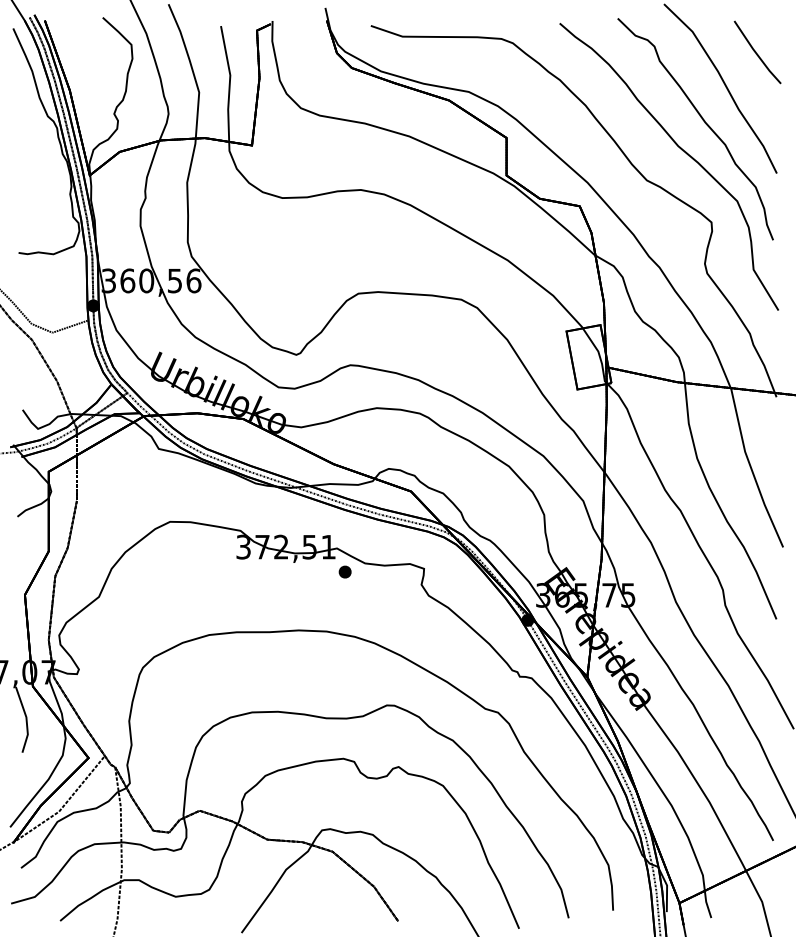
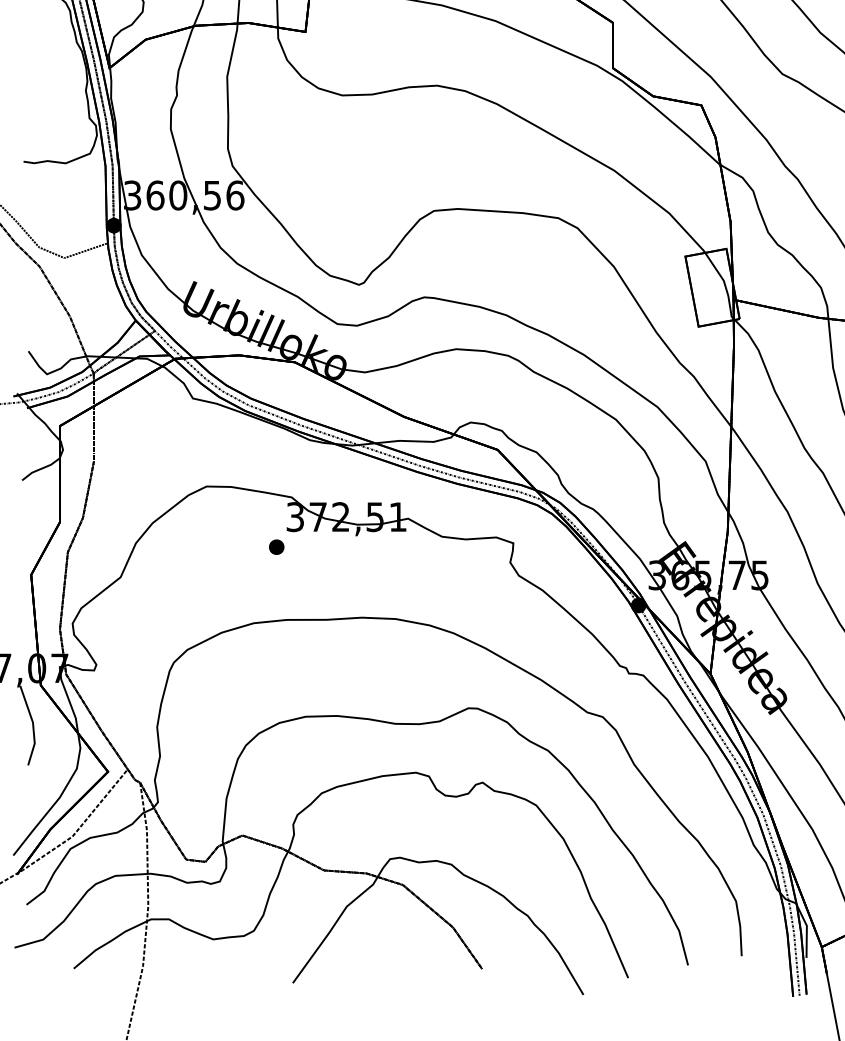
part: (344, 571) -> (275, 546), moved

